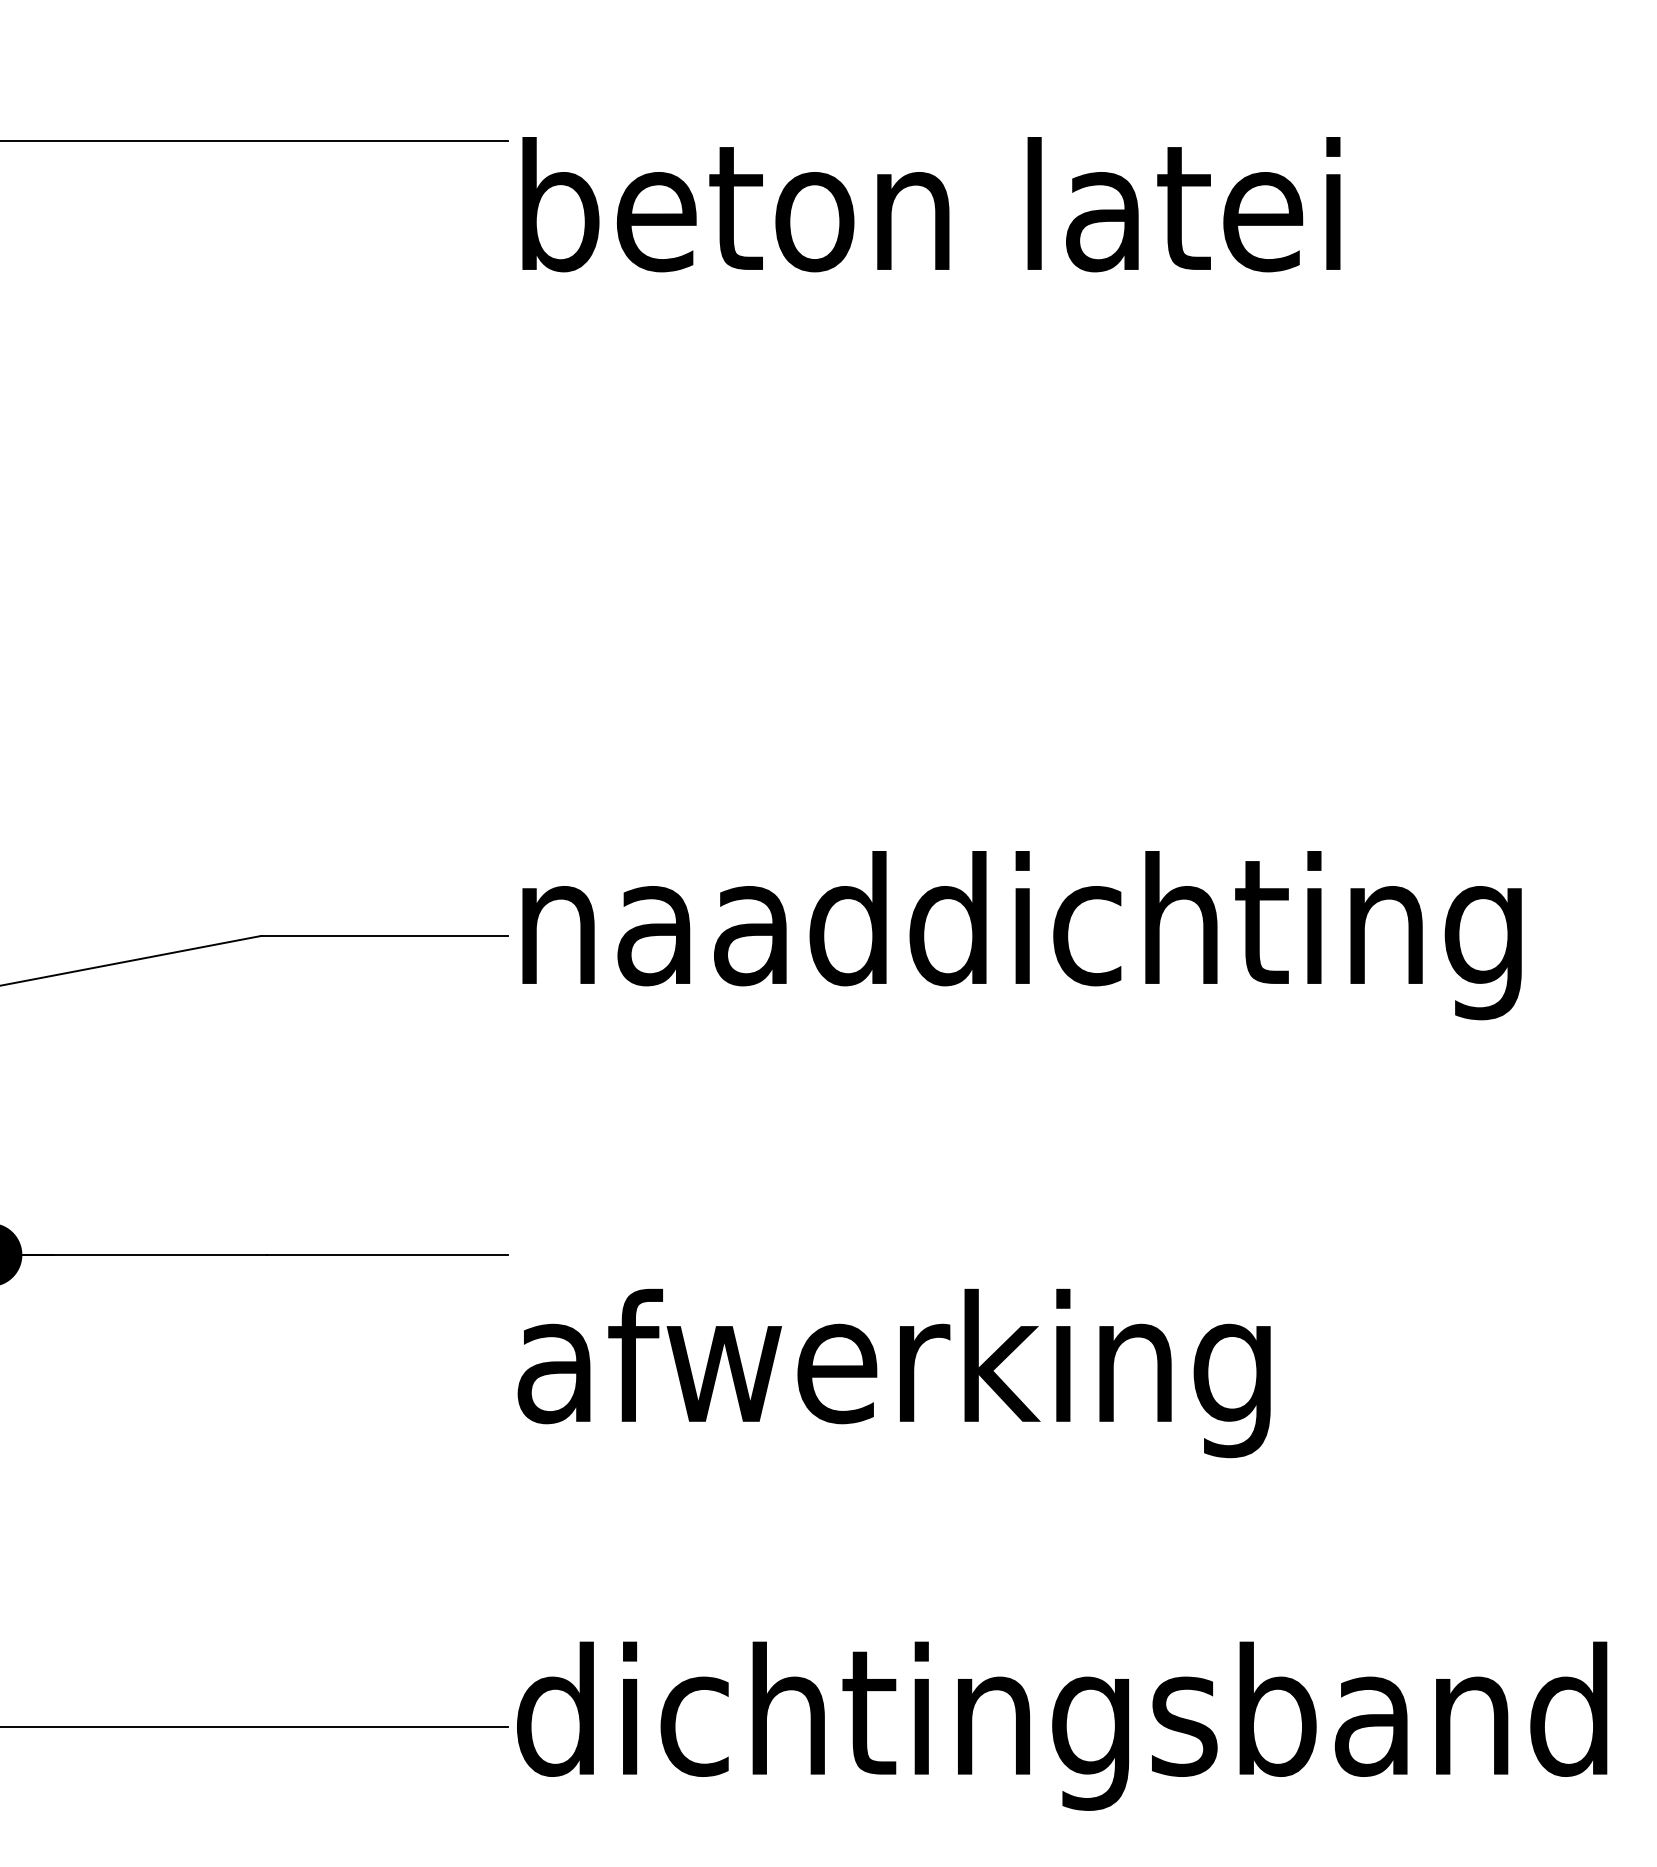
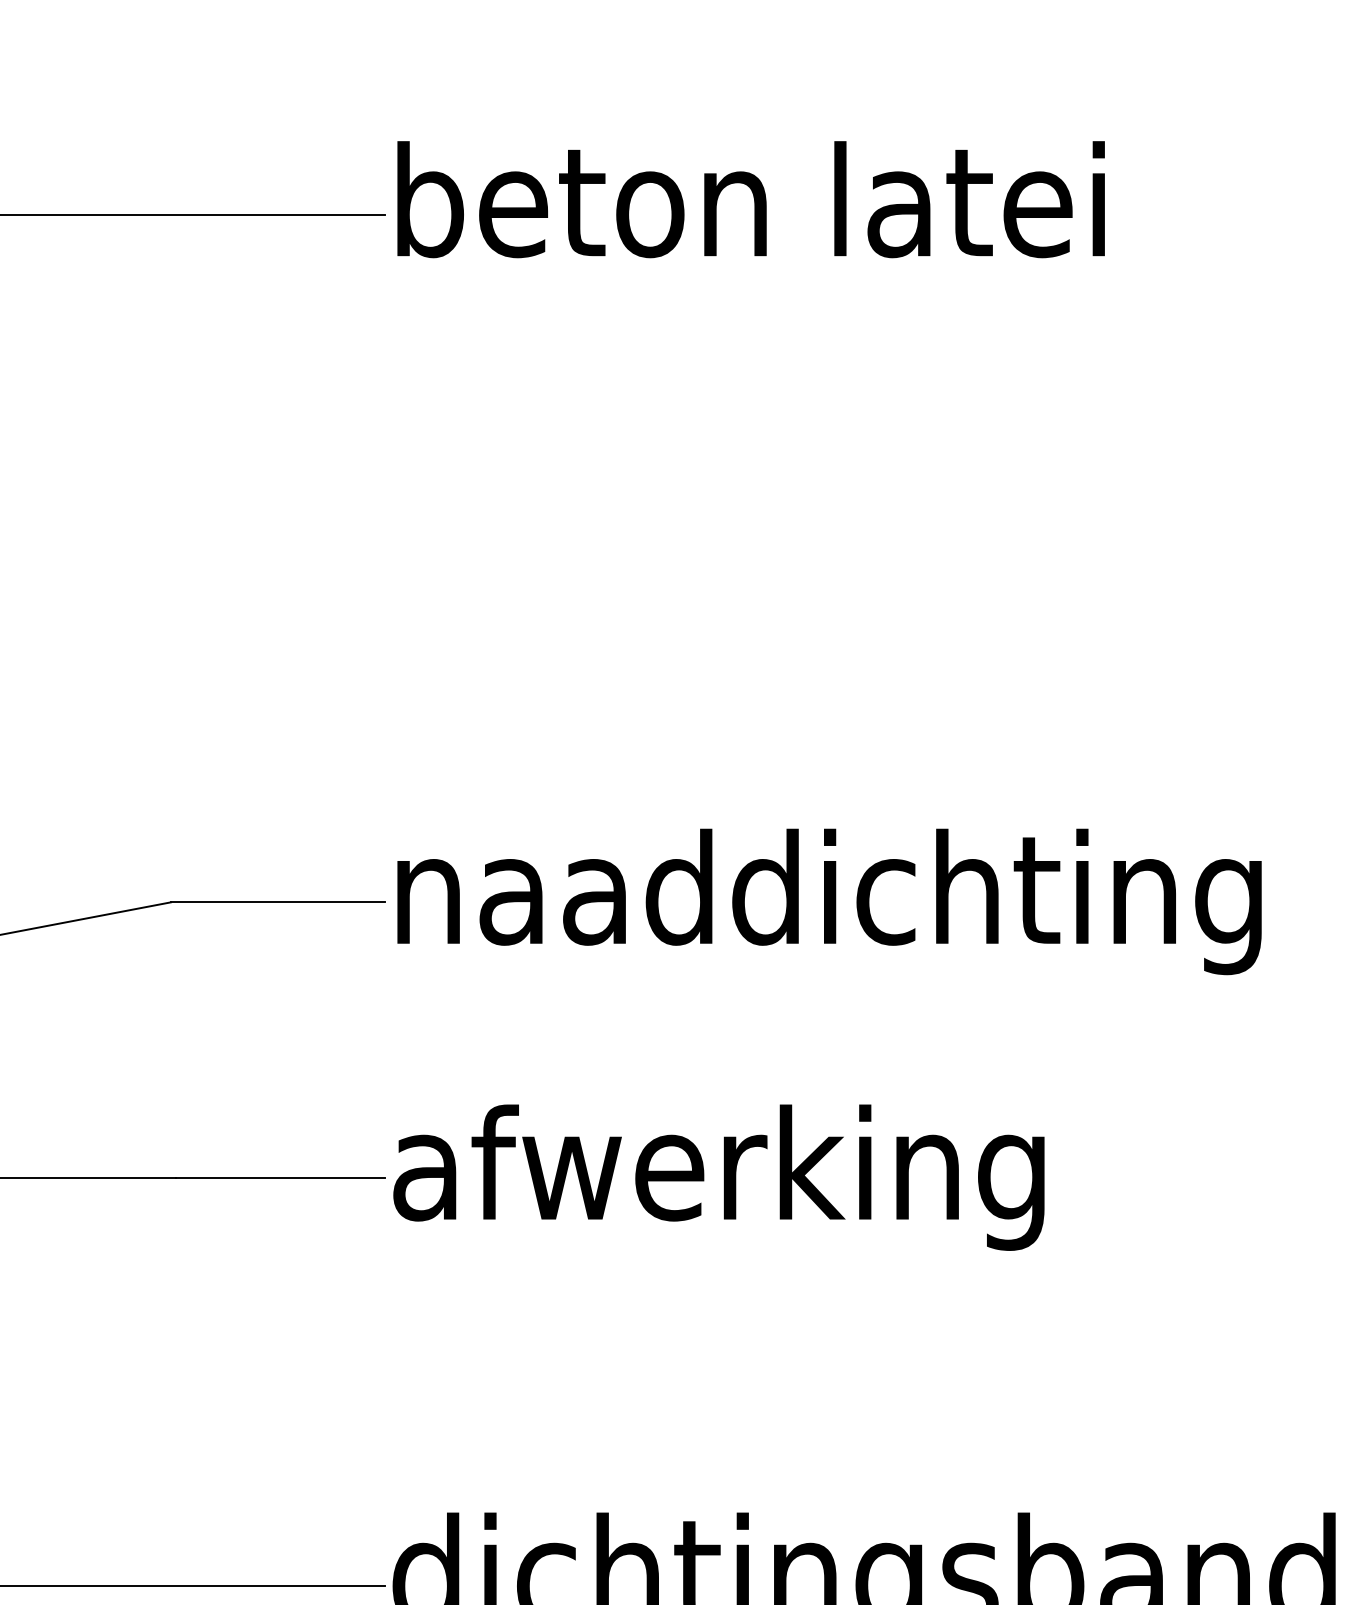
text: (931, 204) -> (751, 199), moved
text: (893, 1373) -> (718, 1177), moved

